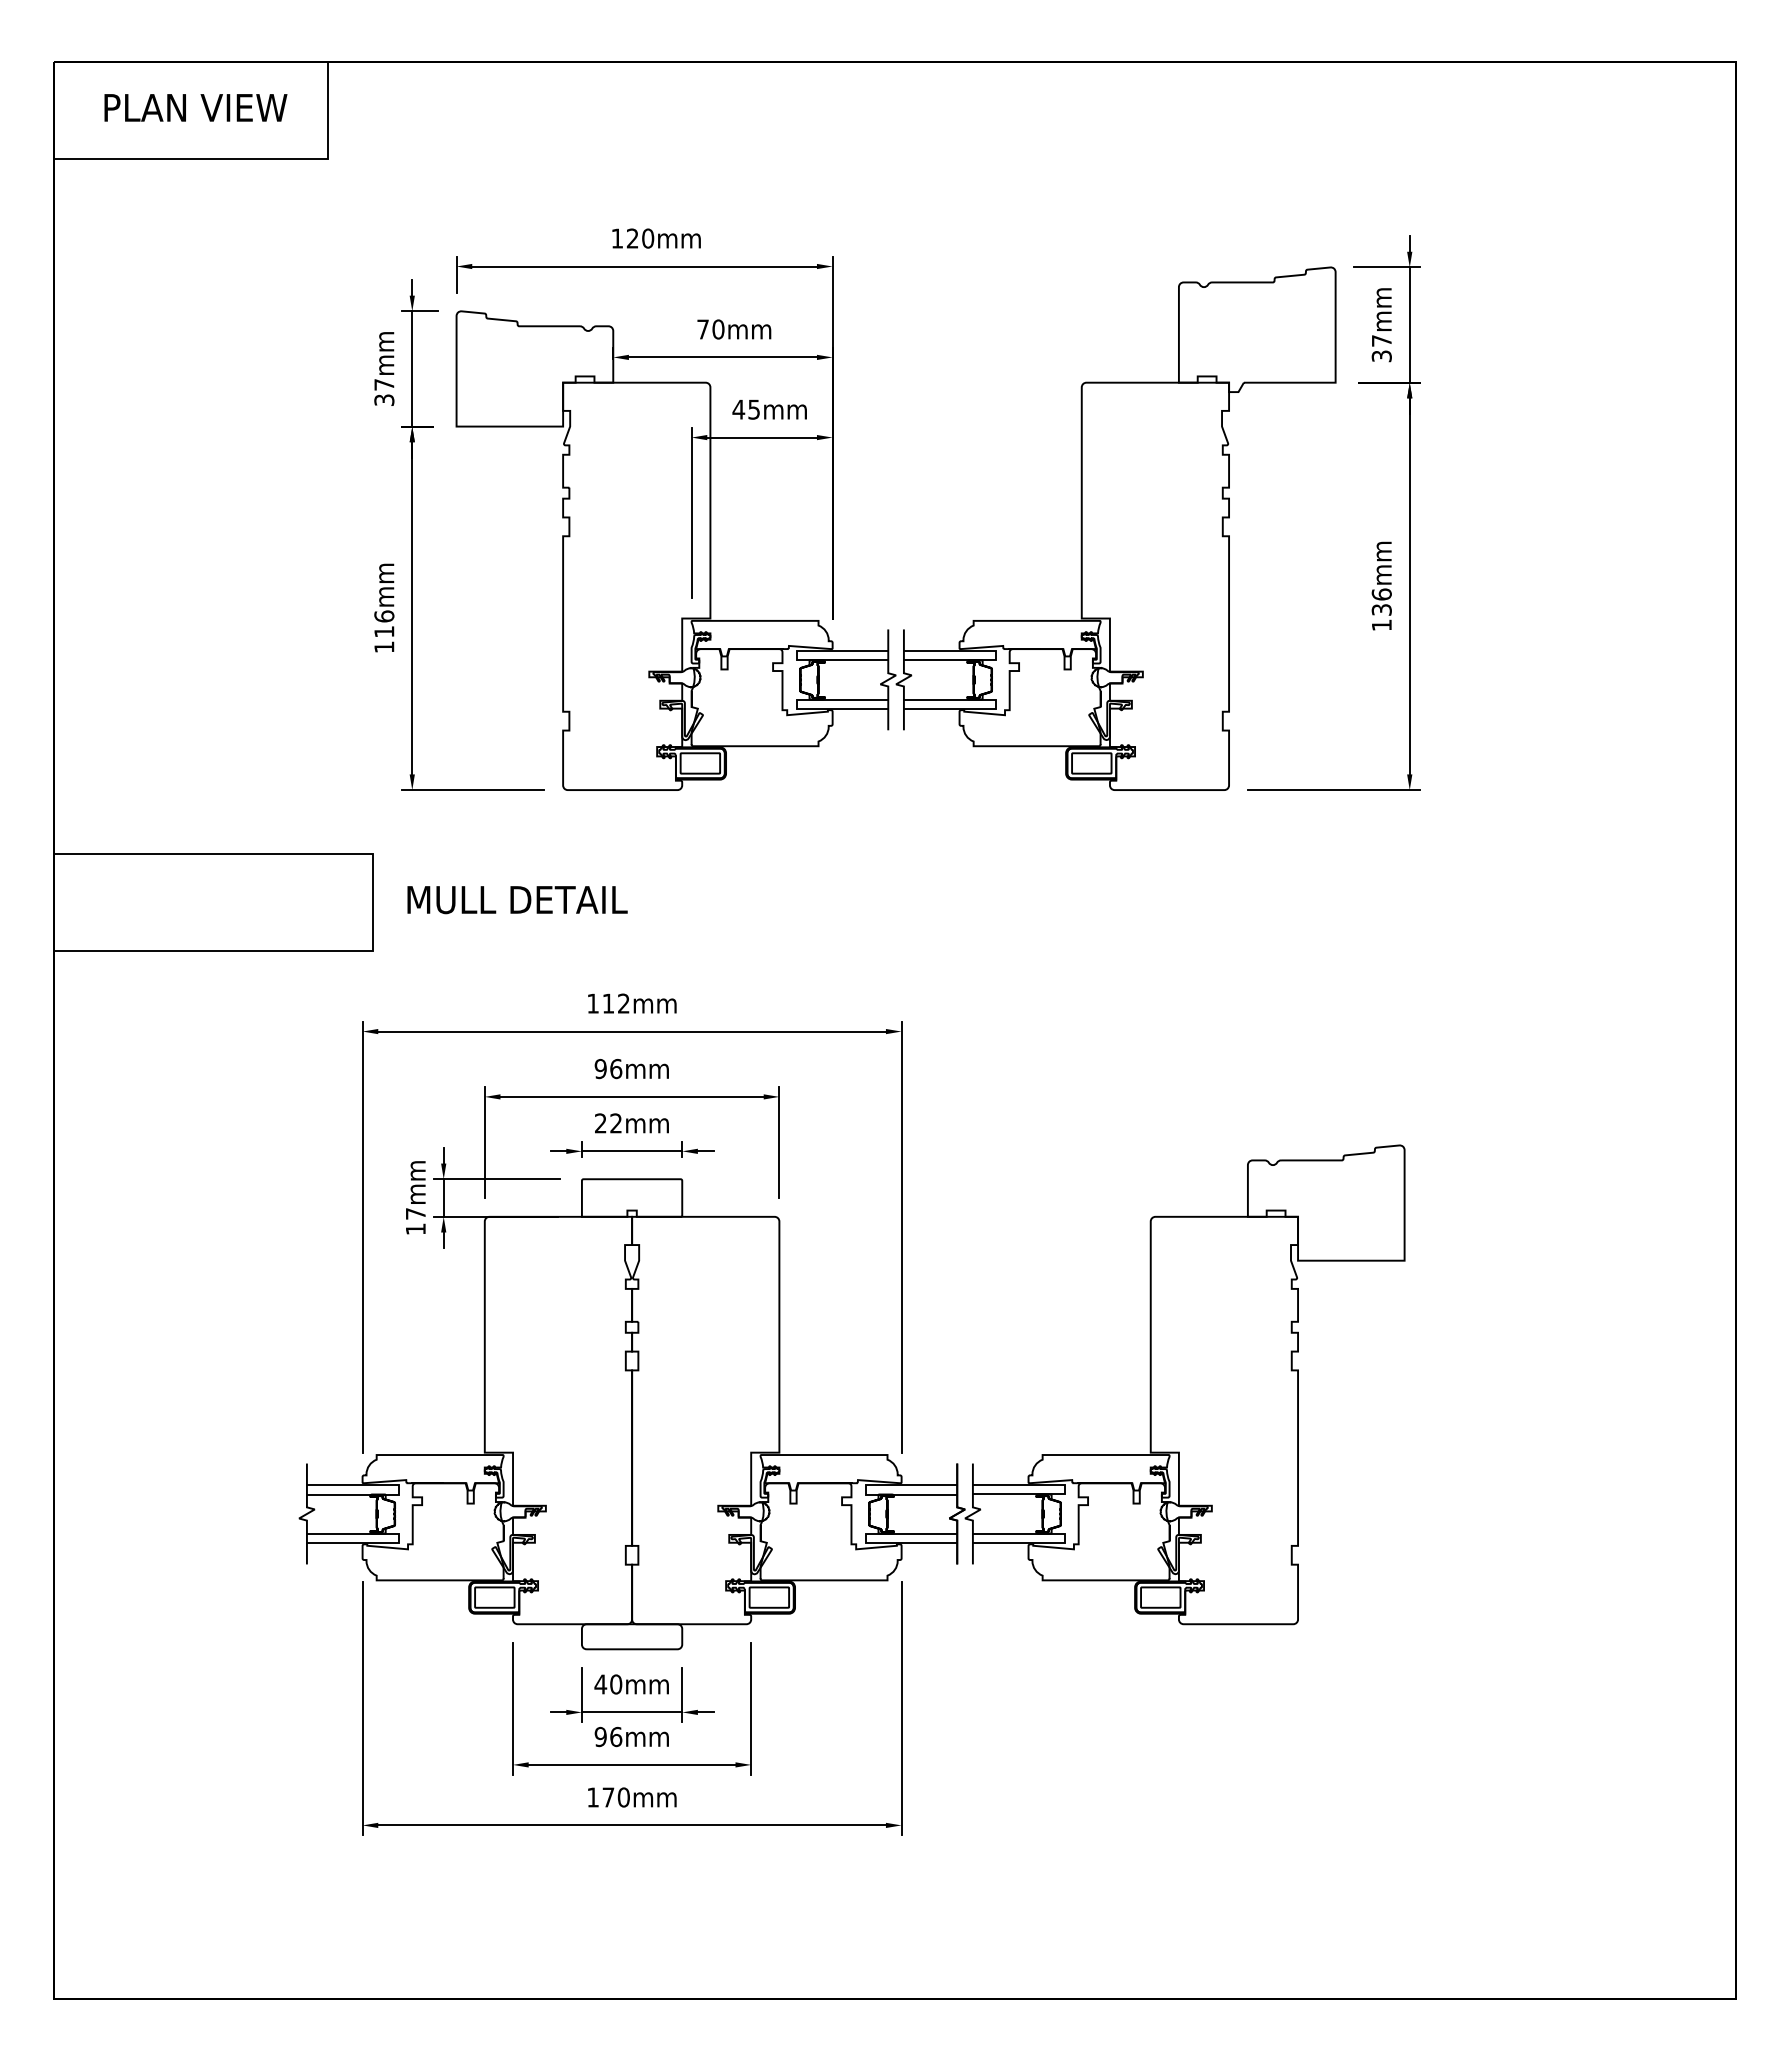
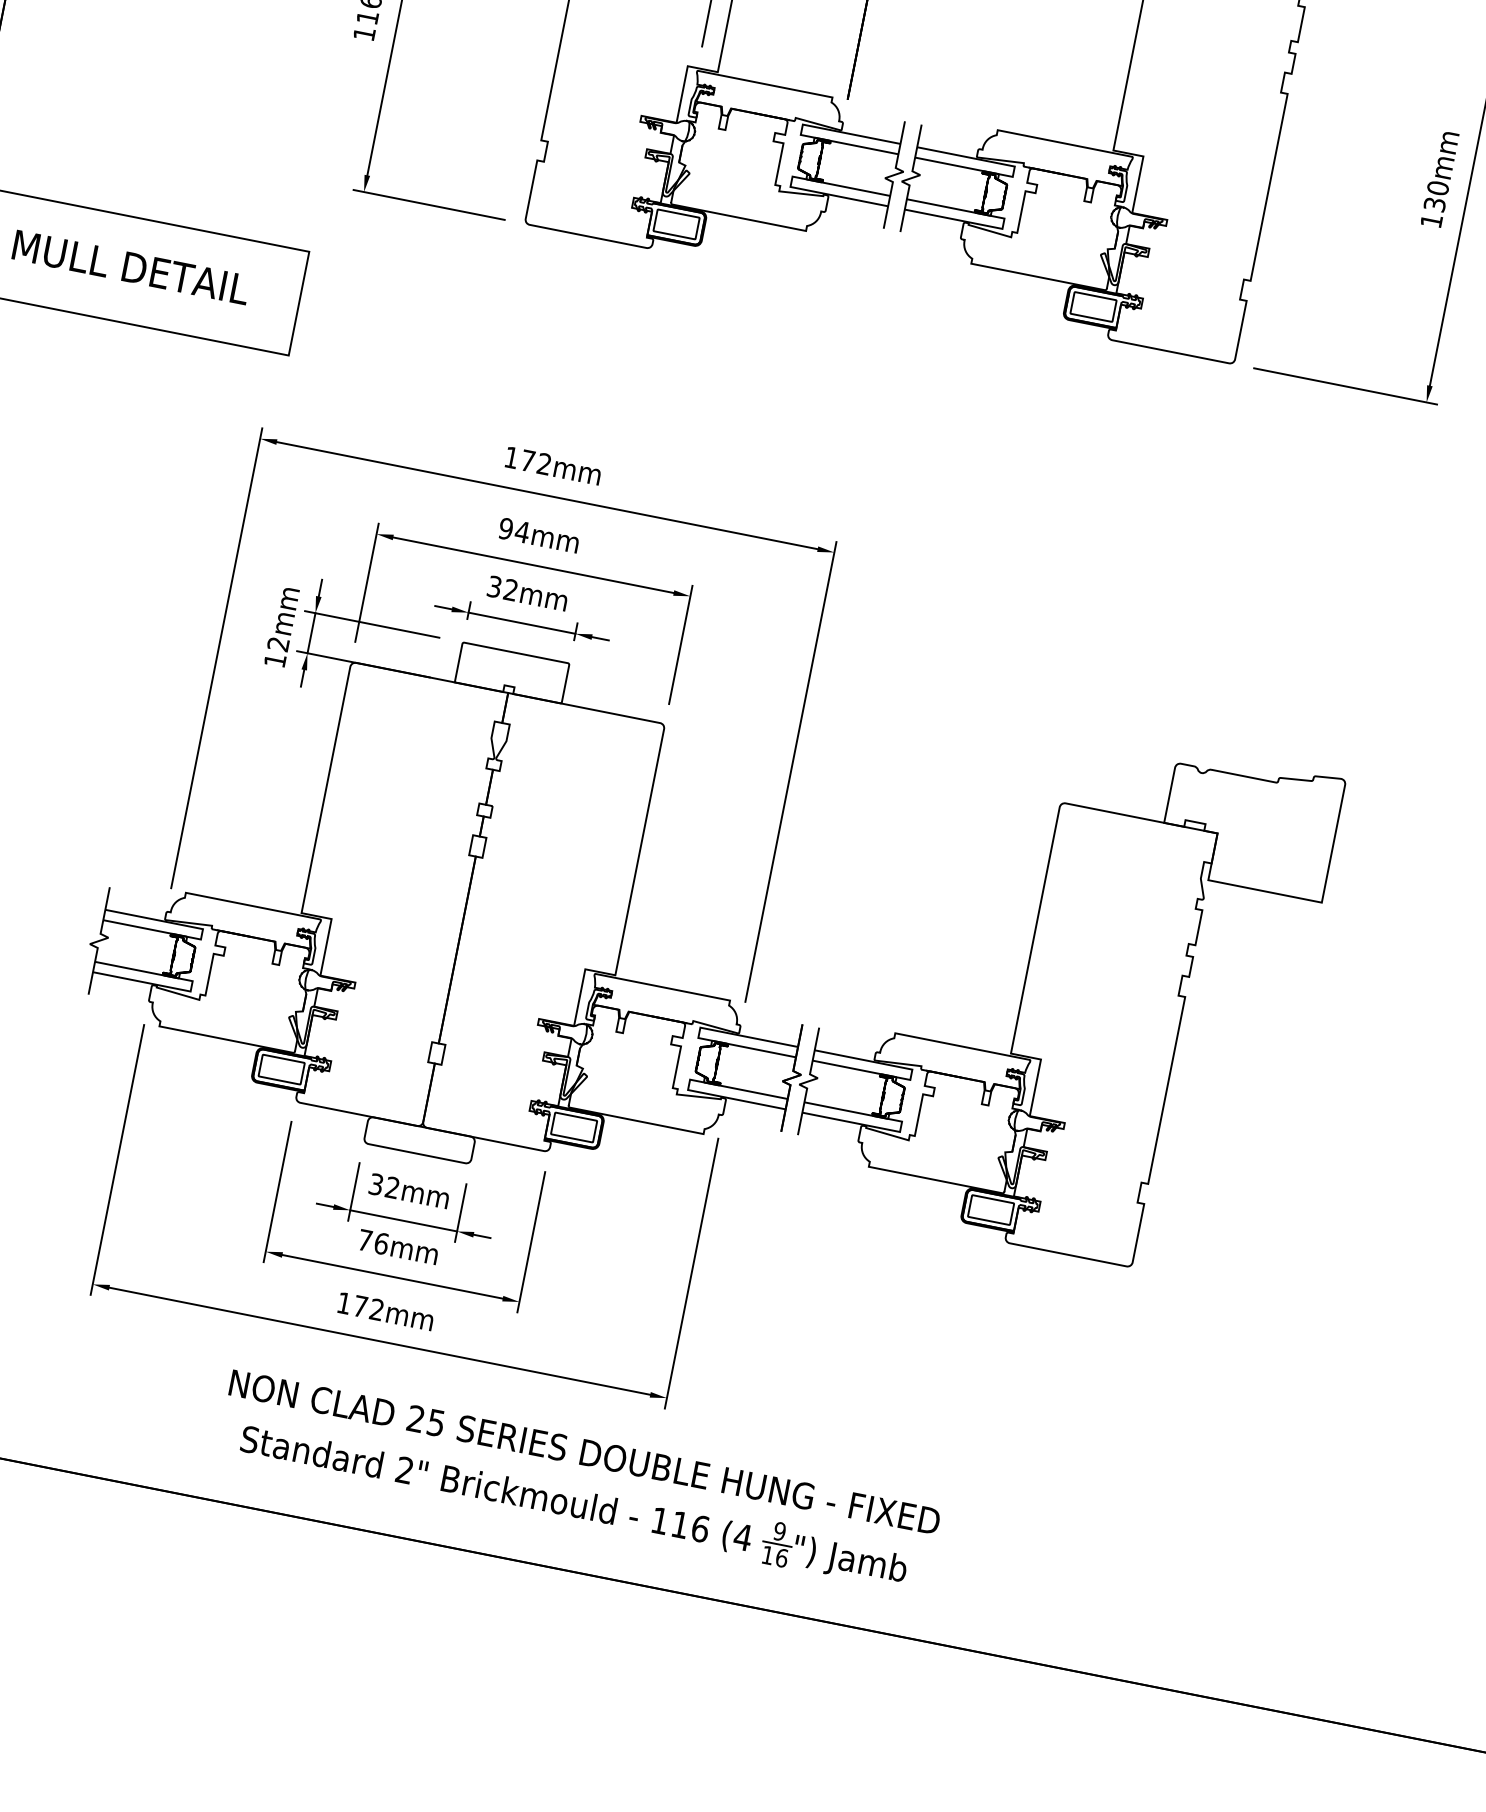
text: (1381, 594) -> (1437, 188), 136mm -> 130mm
text: (517, 900) -> (131, 268), moved
text: (608, 1003) -> (528, 460), 112mm -> 172mm
text: (615, 1068) -> (521, 531), 96mm -> 94mm
text: (600, 1123) -> (494, 586), 22mm -> 32mm
text: (415, 1213) -> (278, 643), 17mm -> 12mm
text: (608, 1684) -> (384, 1186), 40mm -> 32mm
text: (600, 1736) -> (364, 1239), 96mm -> 76mm
text: (623, 1797) -> (376, 1309), 170mm -> 172mm
part: (836, 1931) -> (575, 1497), added

